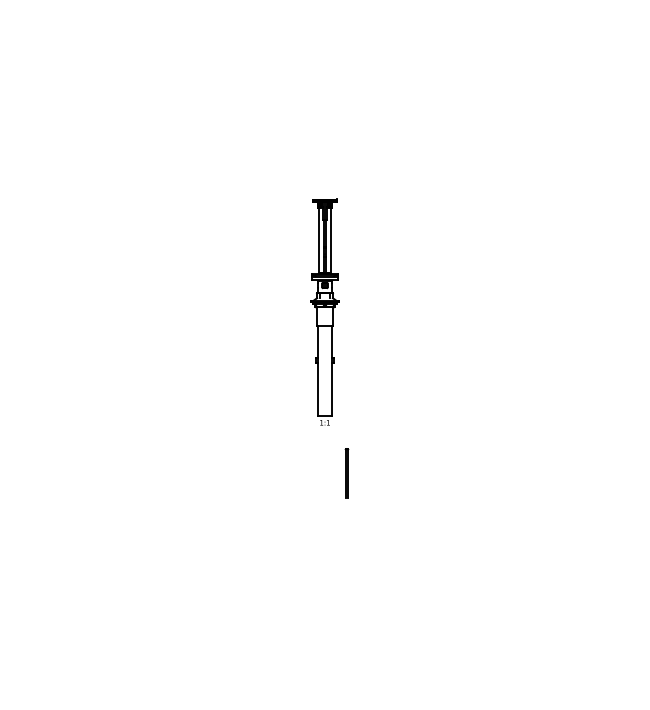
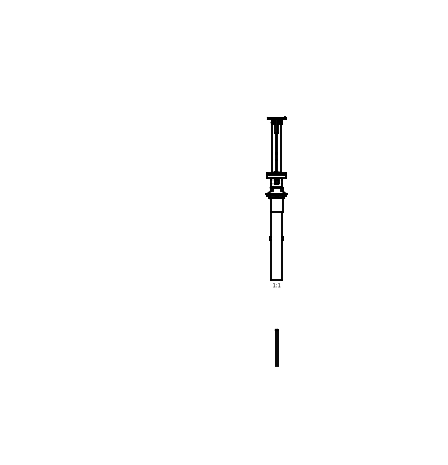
part: (346, 473) -> (276, 348), moved

